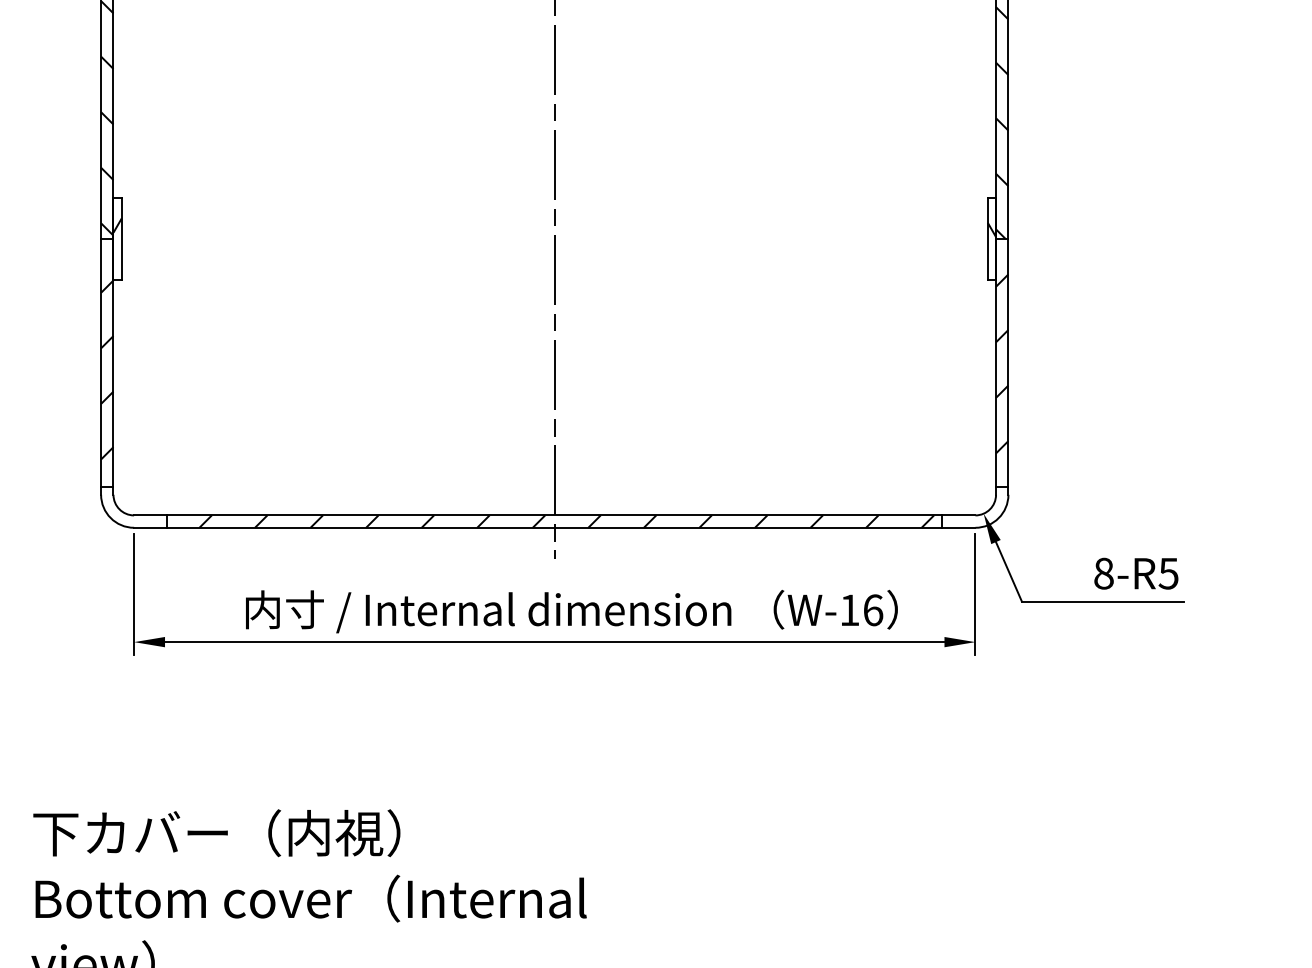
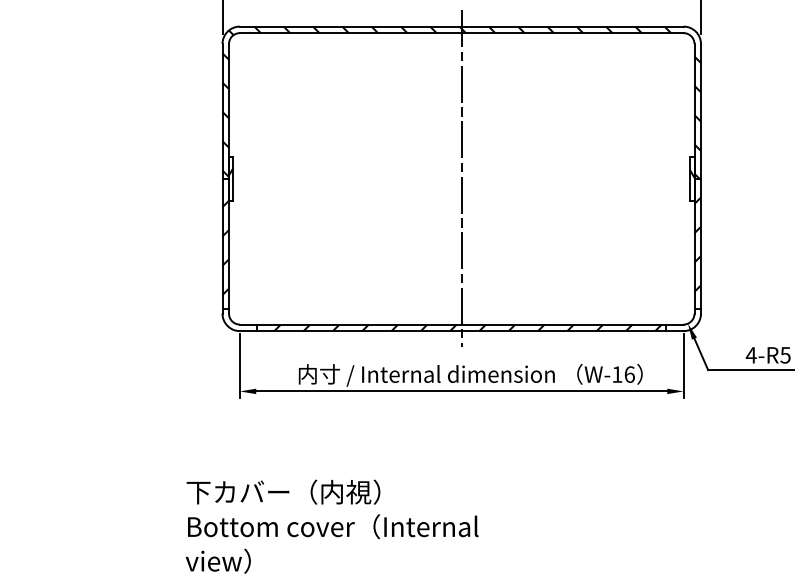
text: (1102, 574) -> (750, 355), 8-R5 -> 4-R5

